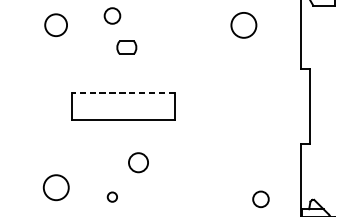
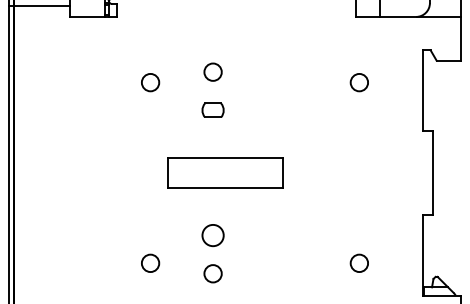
circle: (56, 25) -> (150, 82), size x0.71
circle: (243, 25) -> (359, 82), size x0.62
part: (126, 46) -> (212, 109), moved
line: (122, 93) -> (224, 158), dashed -> solid
circle: (137, 162) -> (212, 235), moved
circle: (56, 187) -> (150, 263), size x0.62
circle: (111, 196) -> (212, 273), size x1.67
circle: (260, 198) -> (358, 262), moved

